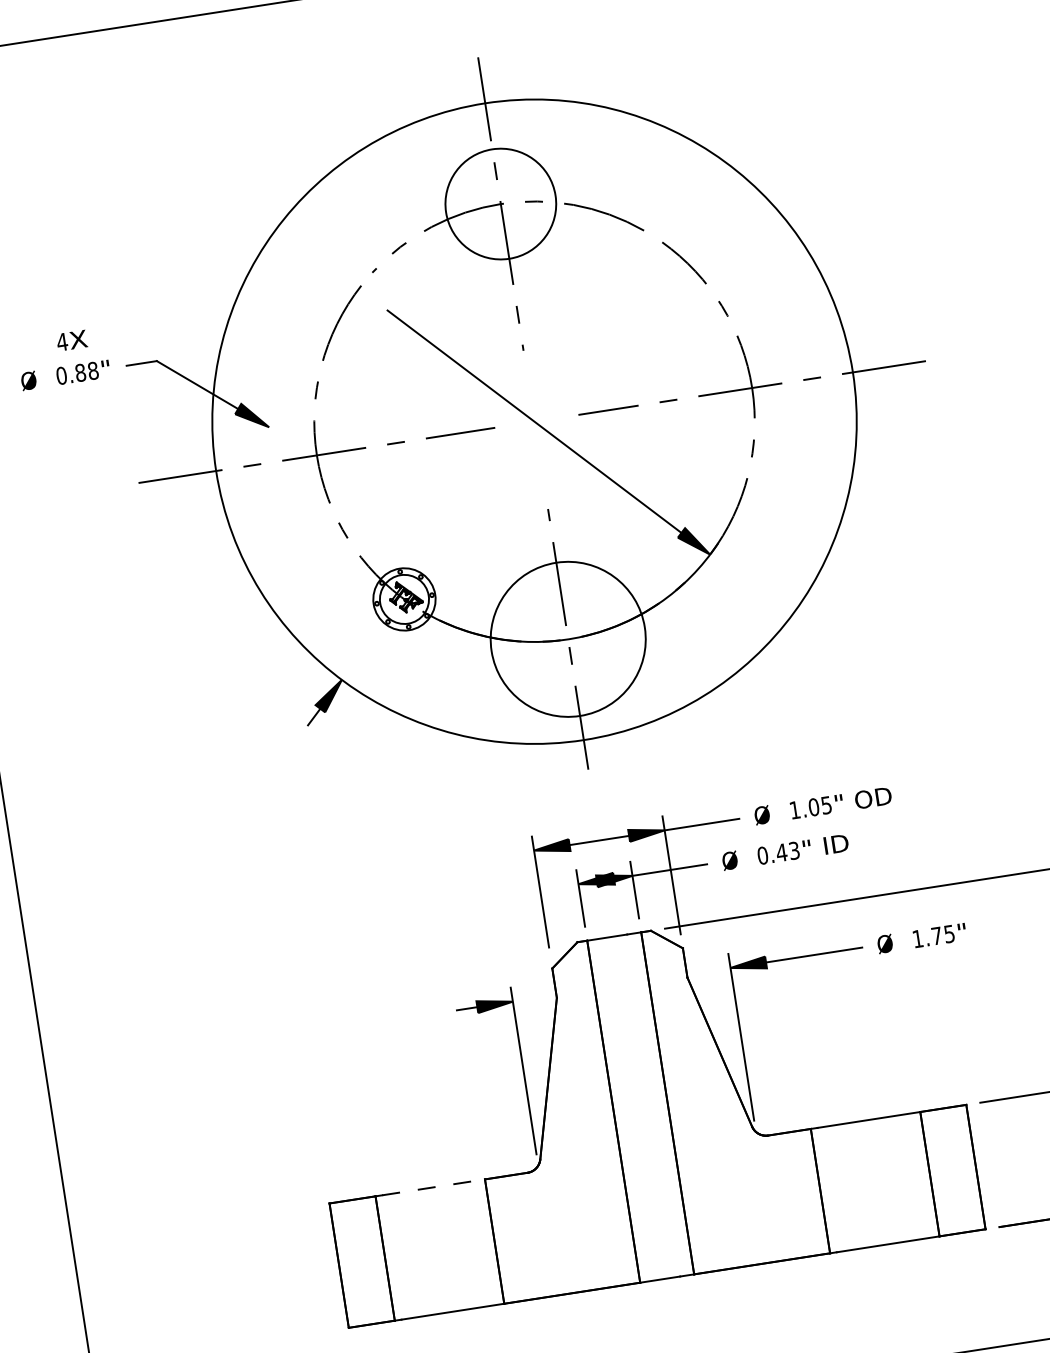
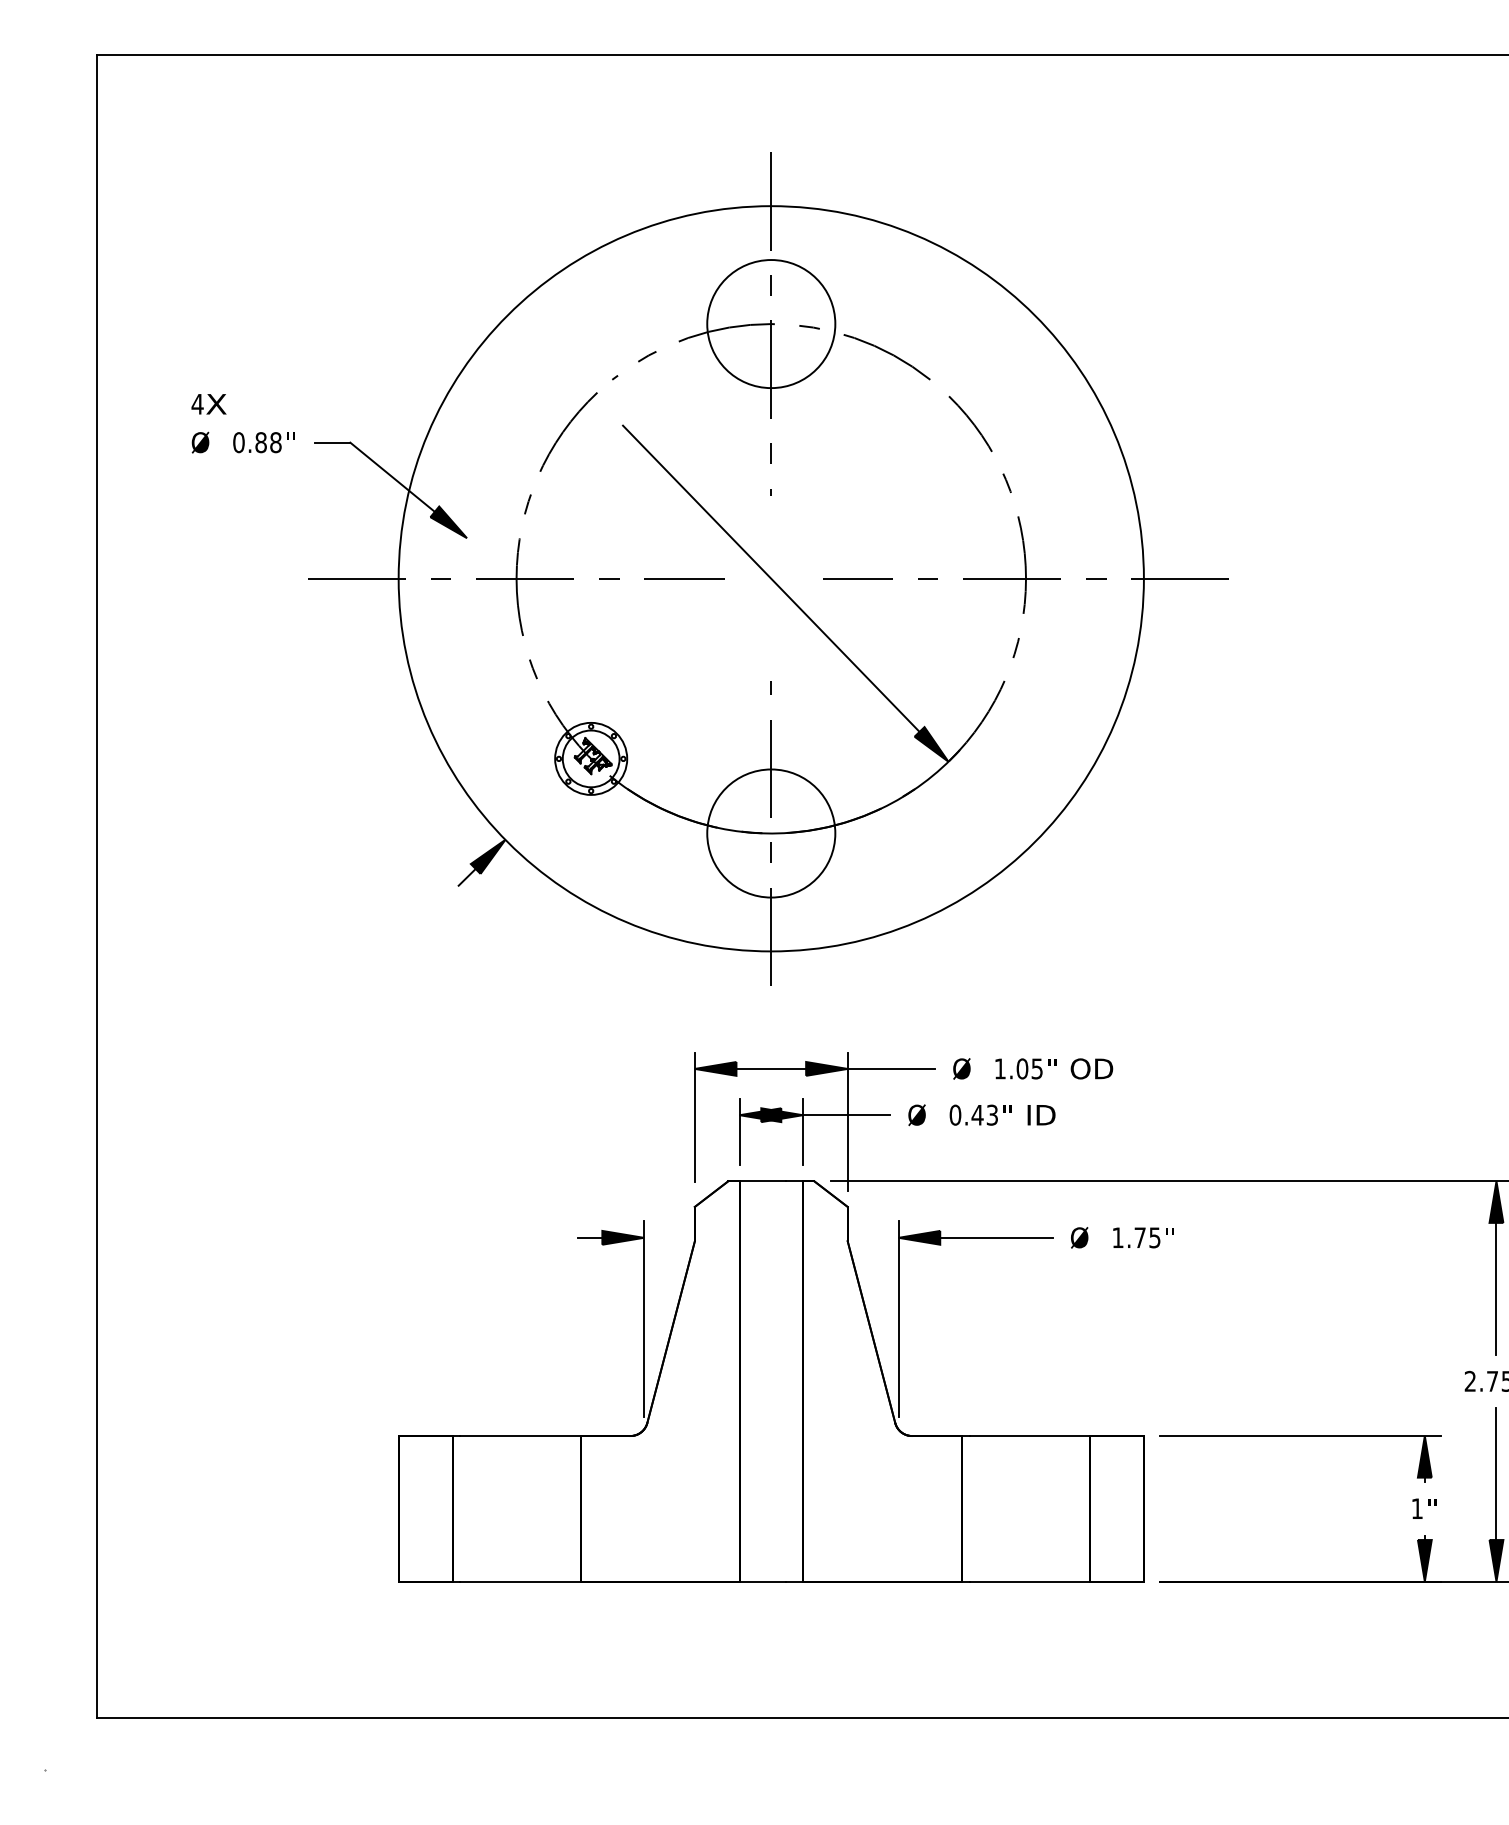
text: (71, 340) -> (208, 404), moved
circle: (568, 639) -> (771, 833), size x0.71
line: (433, 1187) -> (520, 1436), dashed -> solid

